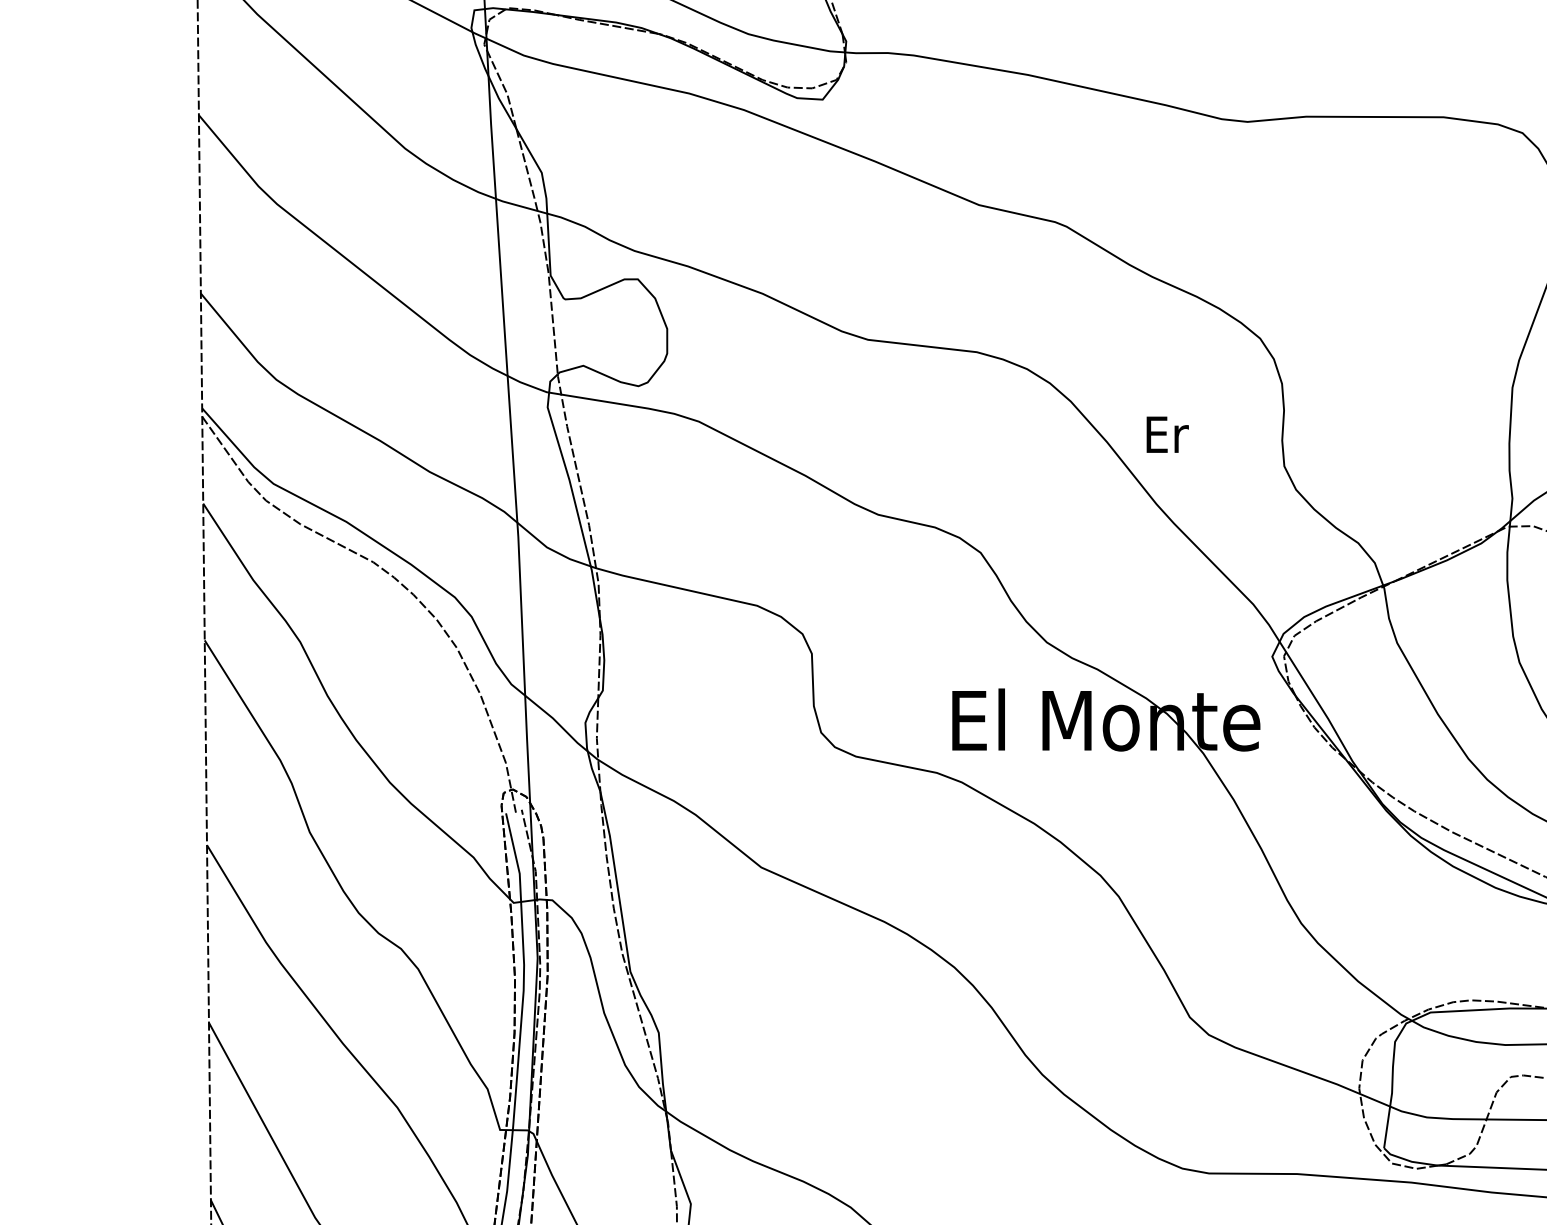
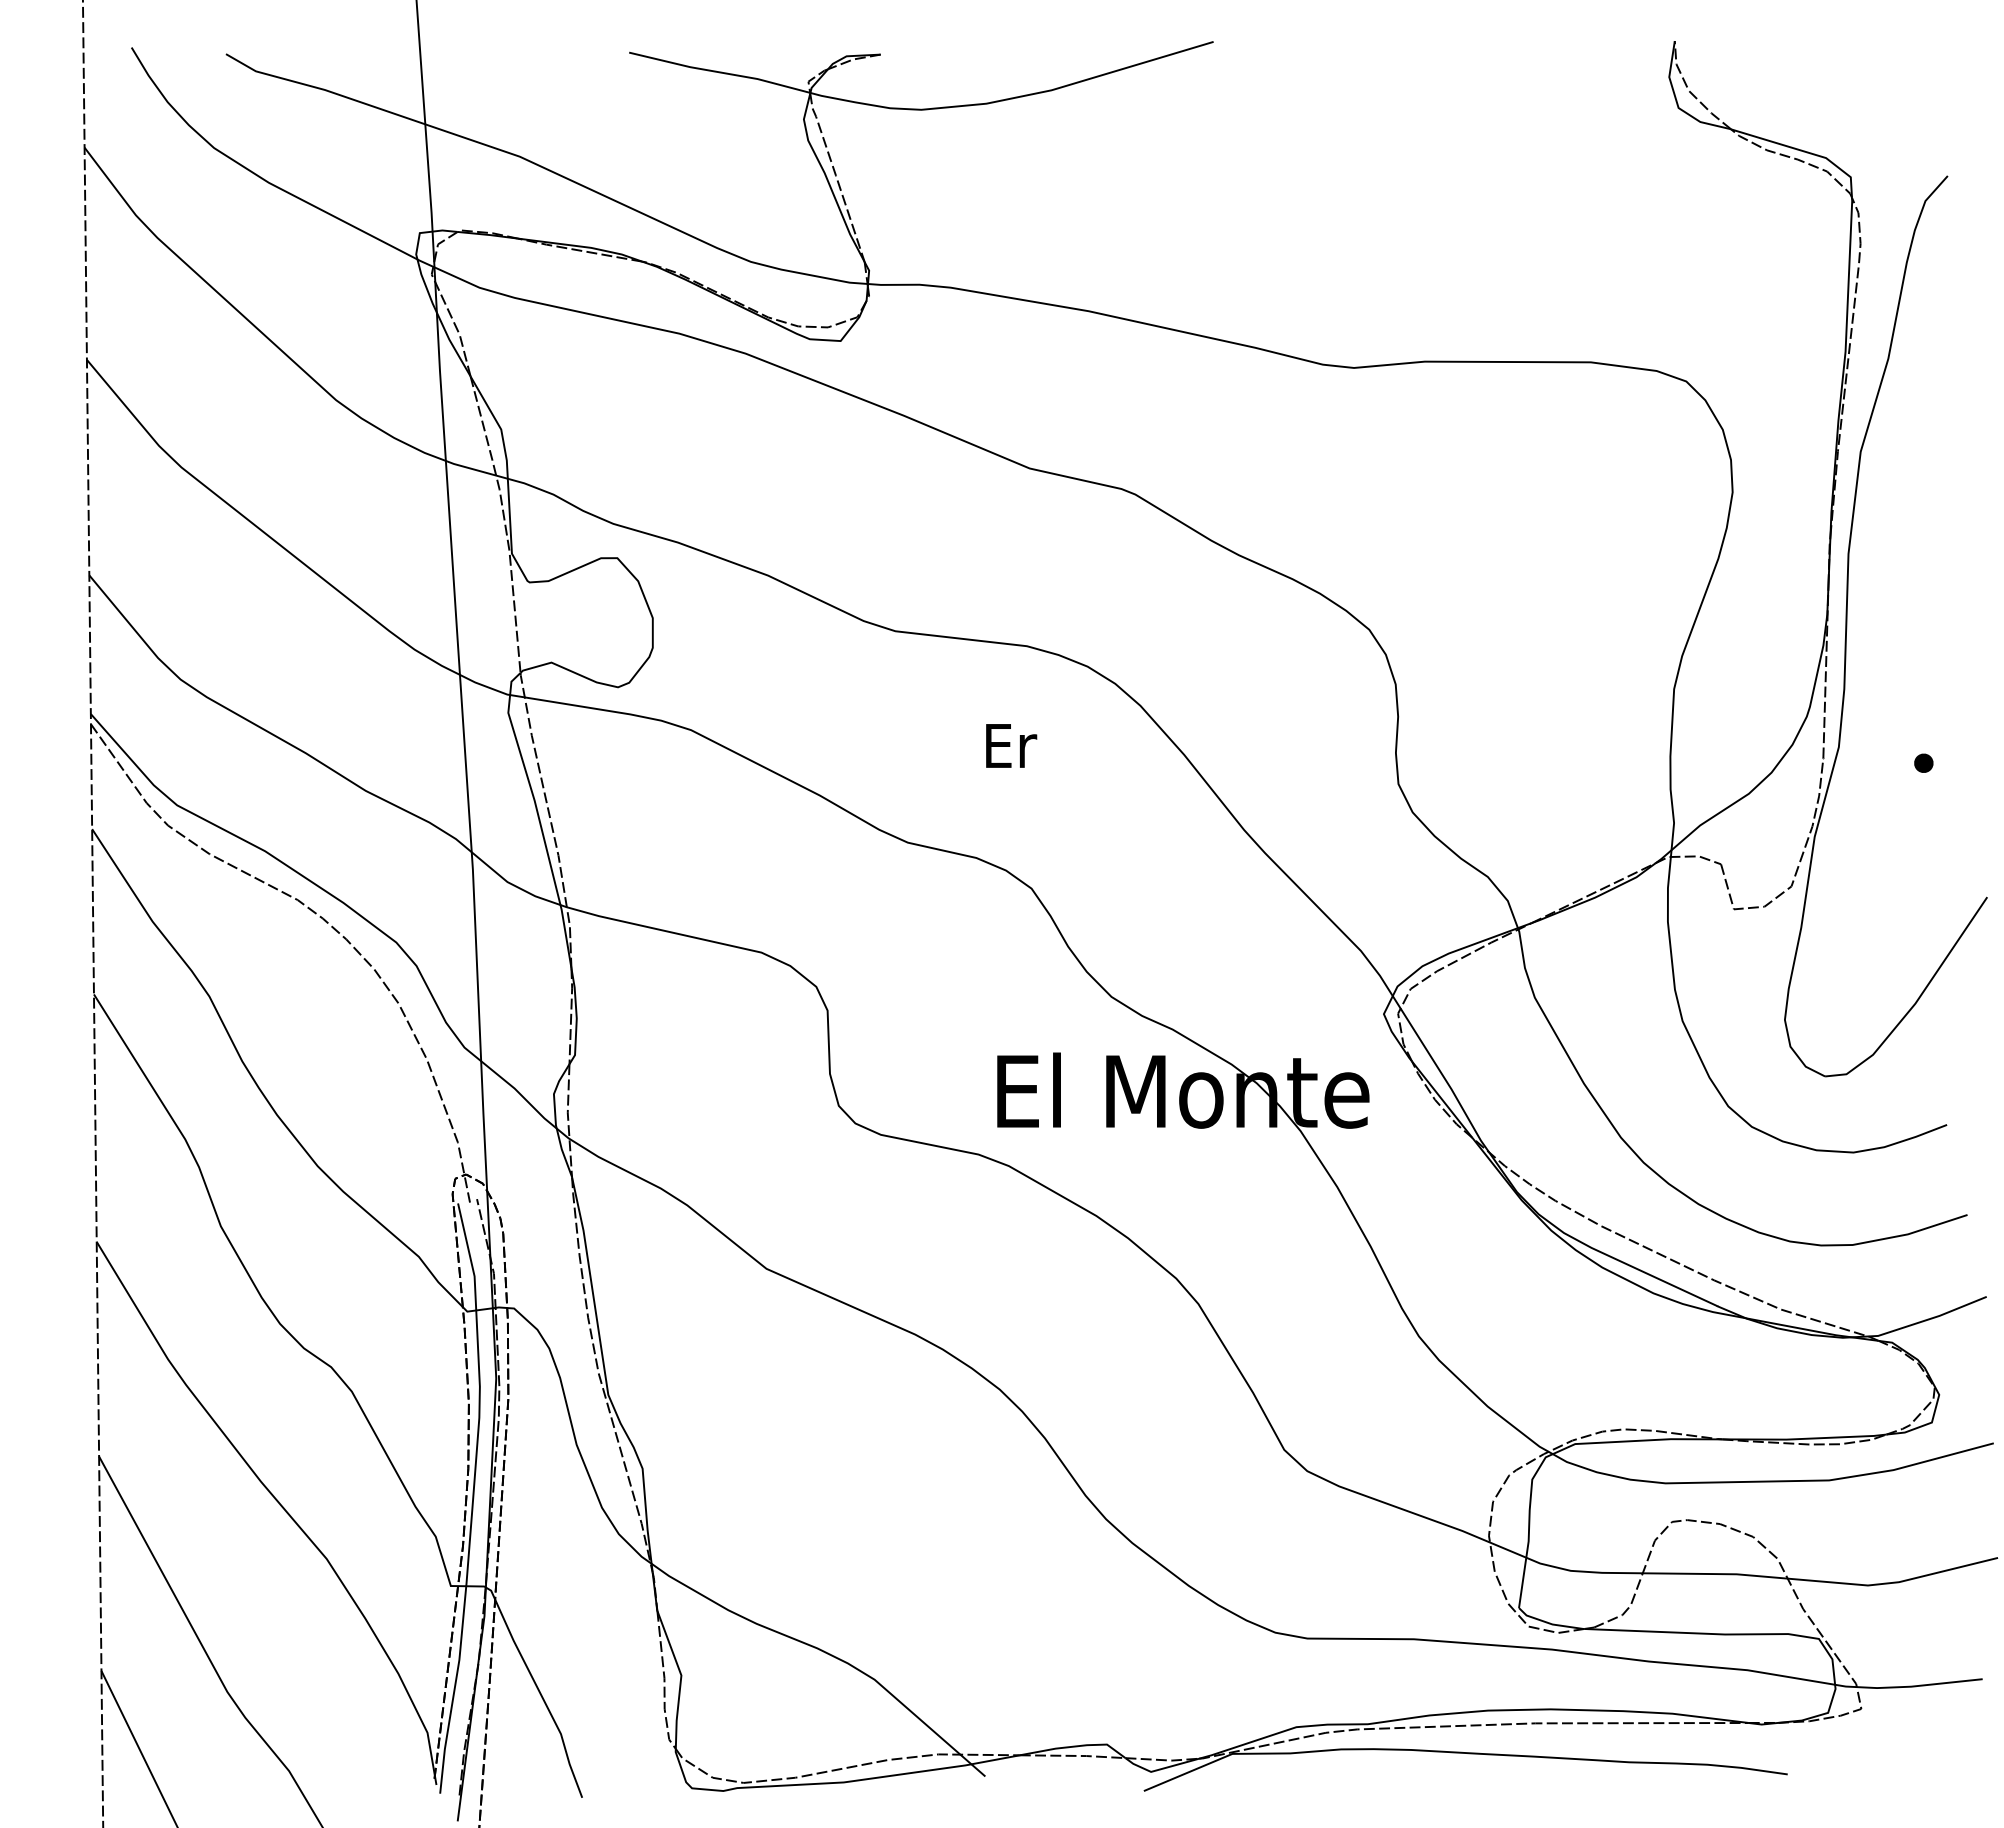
text: (1167, 434) -> (1011, 745), moved

